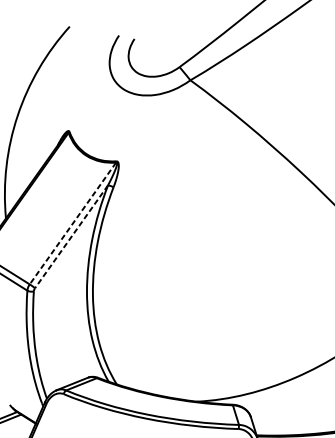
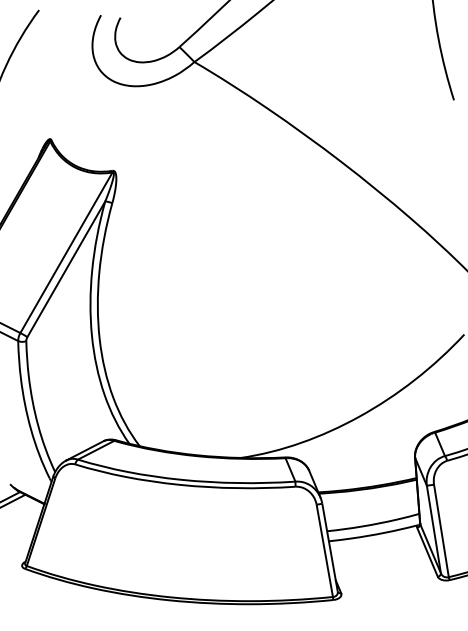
line: (72, 223) -> (66, 252), dashed -> solid
line: (71, 236) -> (66, 269), dashed -> solid

